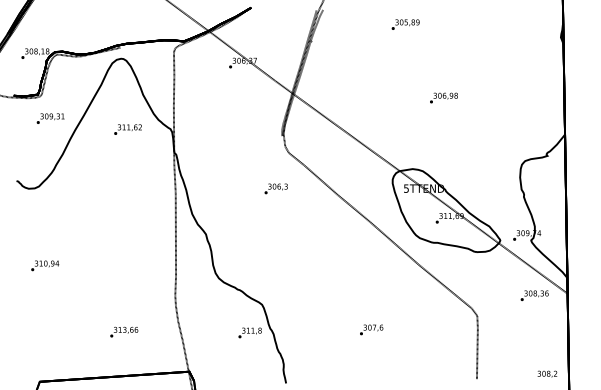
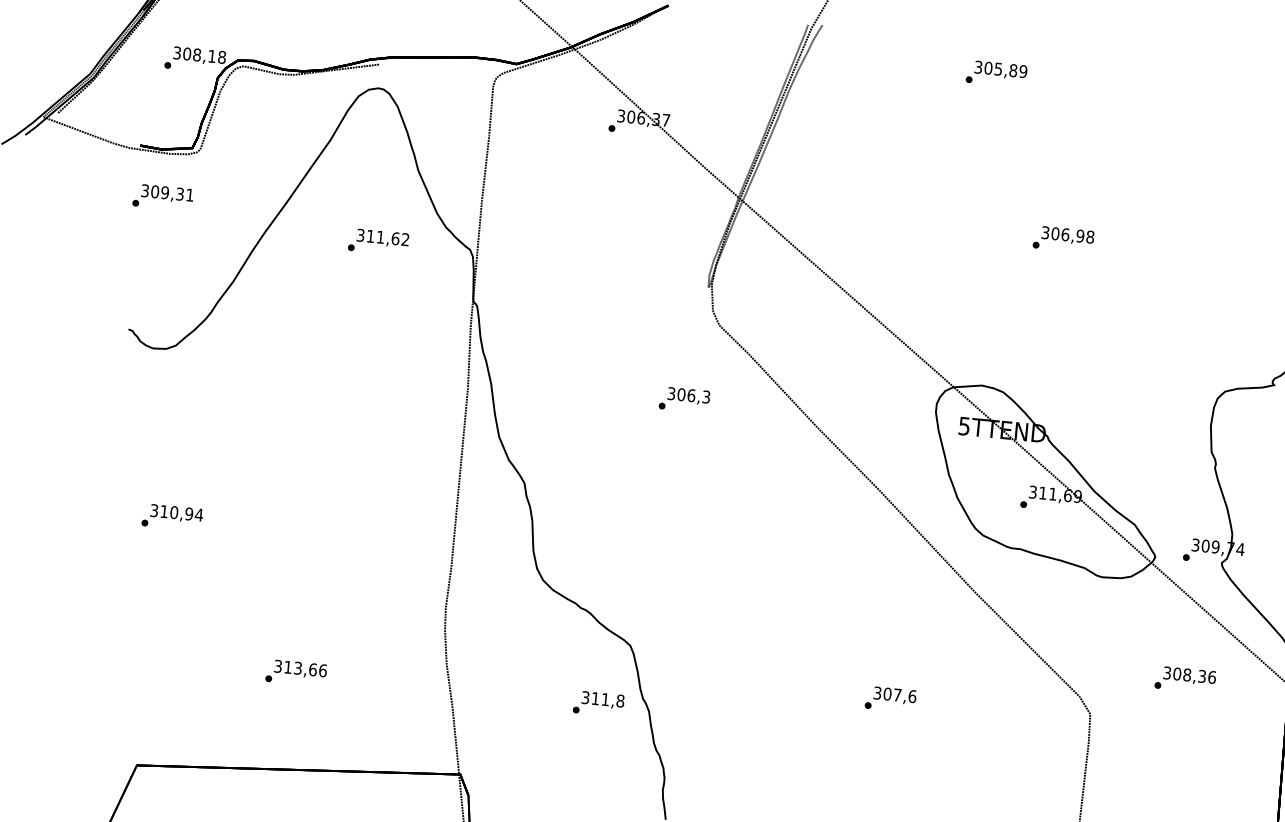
text: (50, 118) -> (162, 197), moved
text: (534, 295) -> (1185, 679), moved
text: (371, 329) -> (890, 698), moved
text: (124, 331) -> (297, 671), moved

